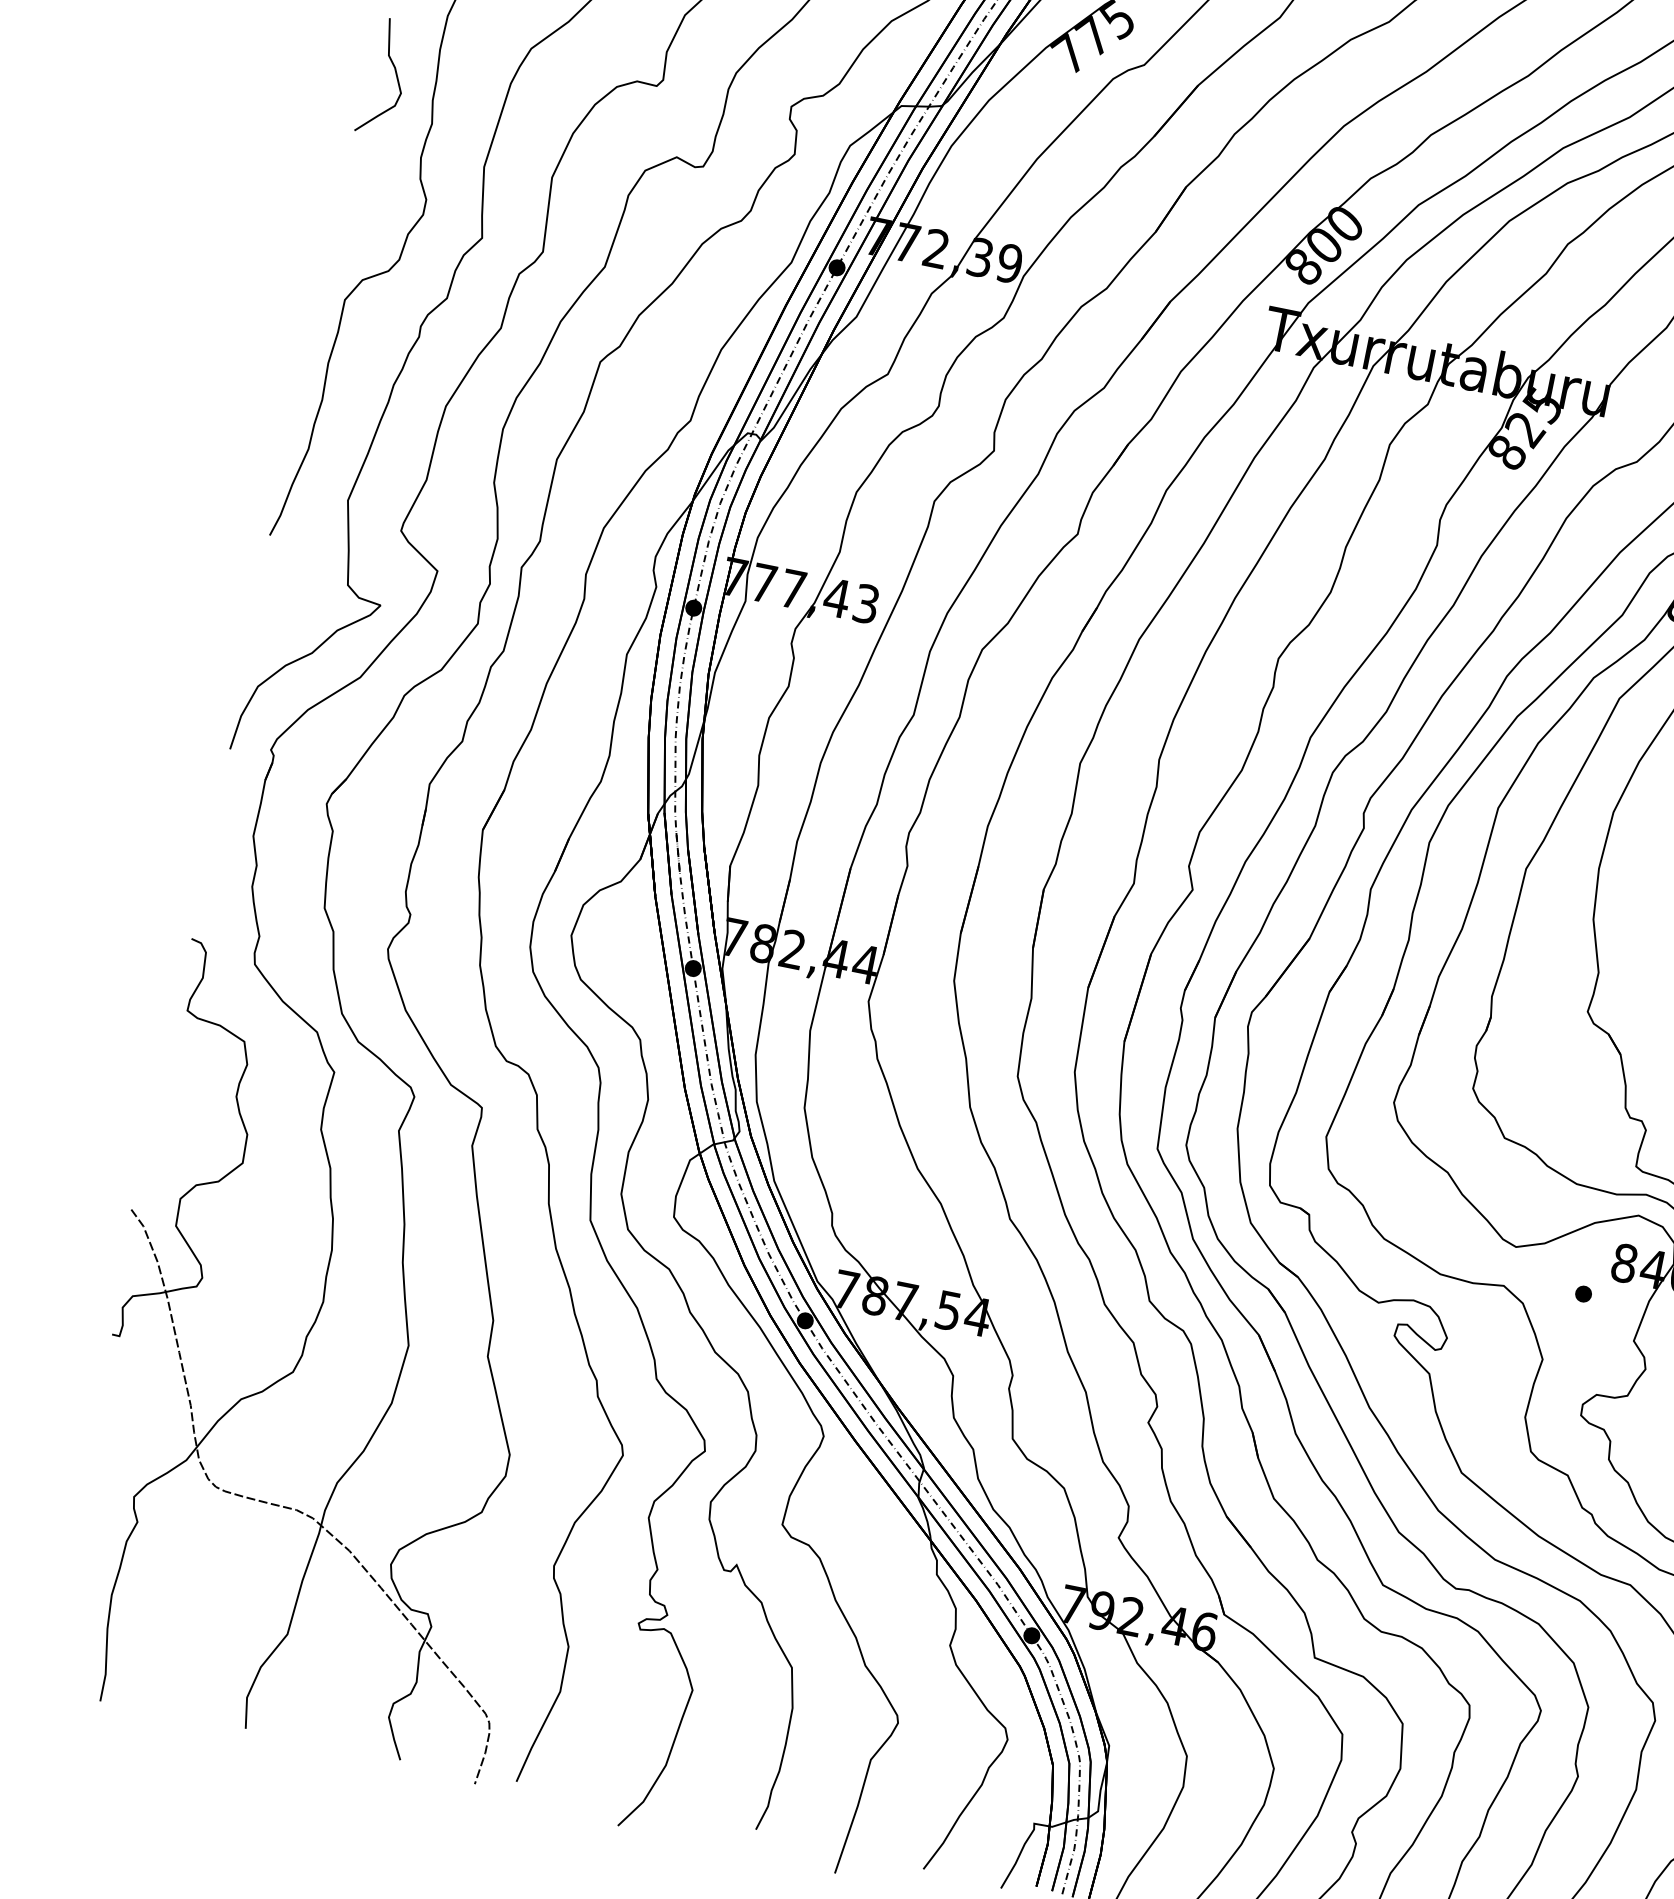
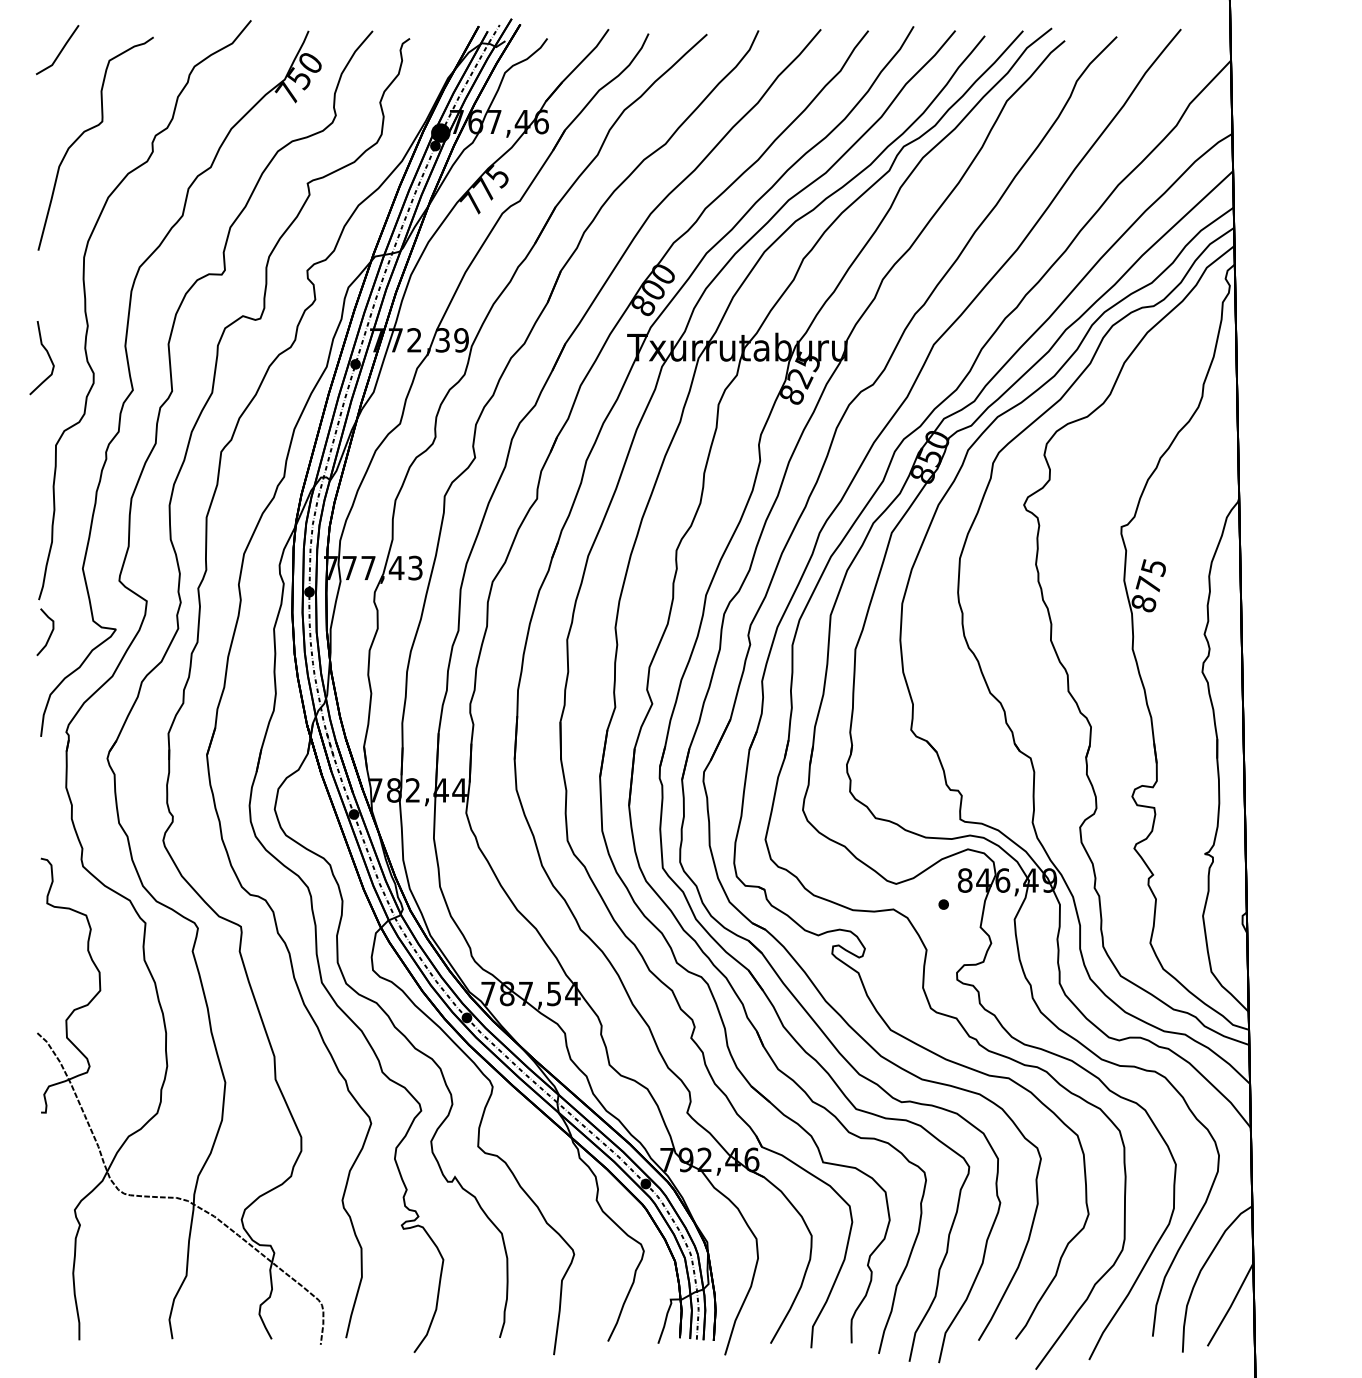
curve: (394, 73) -> (47, 354), moved
curve: (275, 592) -> (49, 634), added

